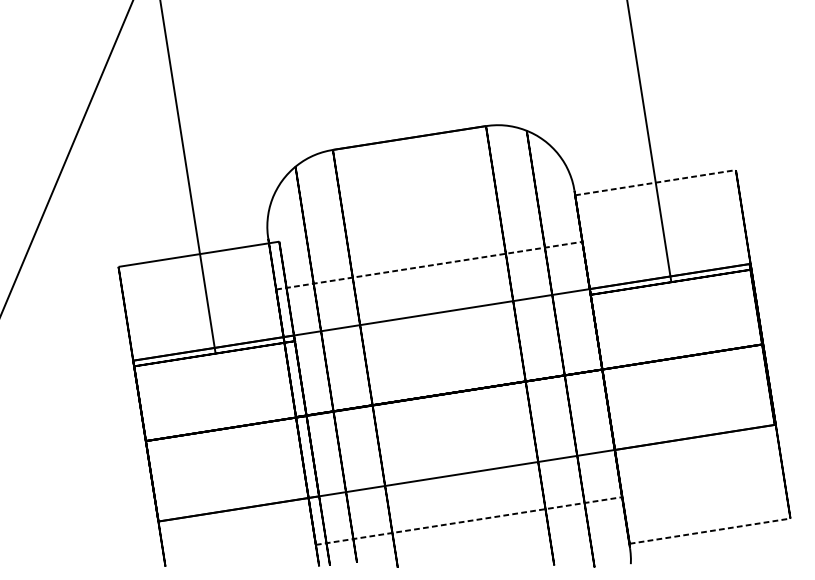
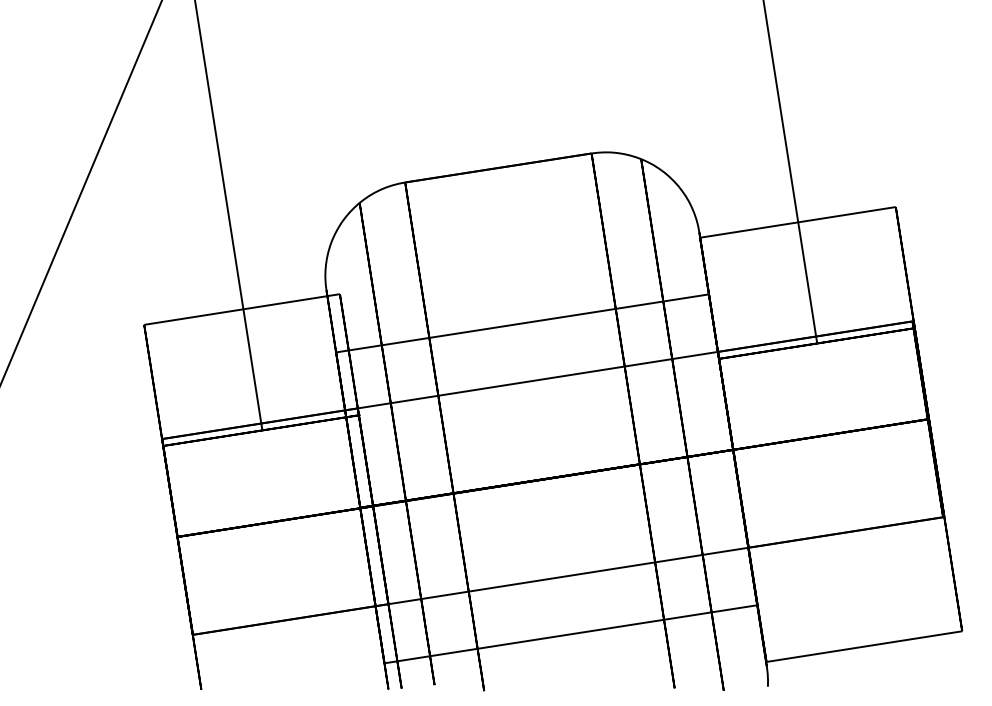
line: (655, 182) -> (798, 222), dashed -> solid
line: (429, 265) -> (522, 323), dashed -> solid
line: (468, 521) -> (570, 634), dashed -> solid
line: (710, 531) -> (864, 646), dashed -> solid

